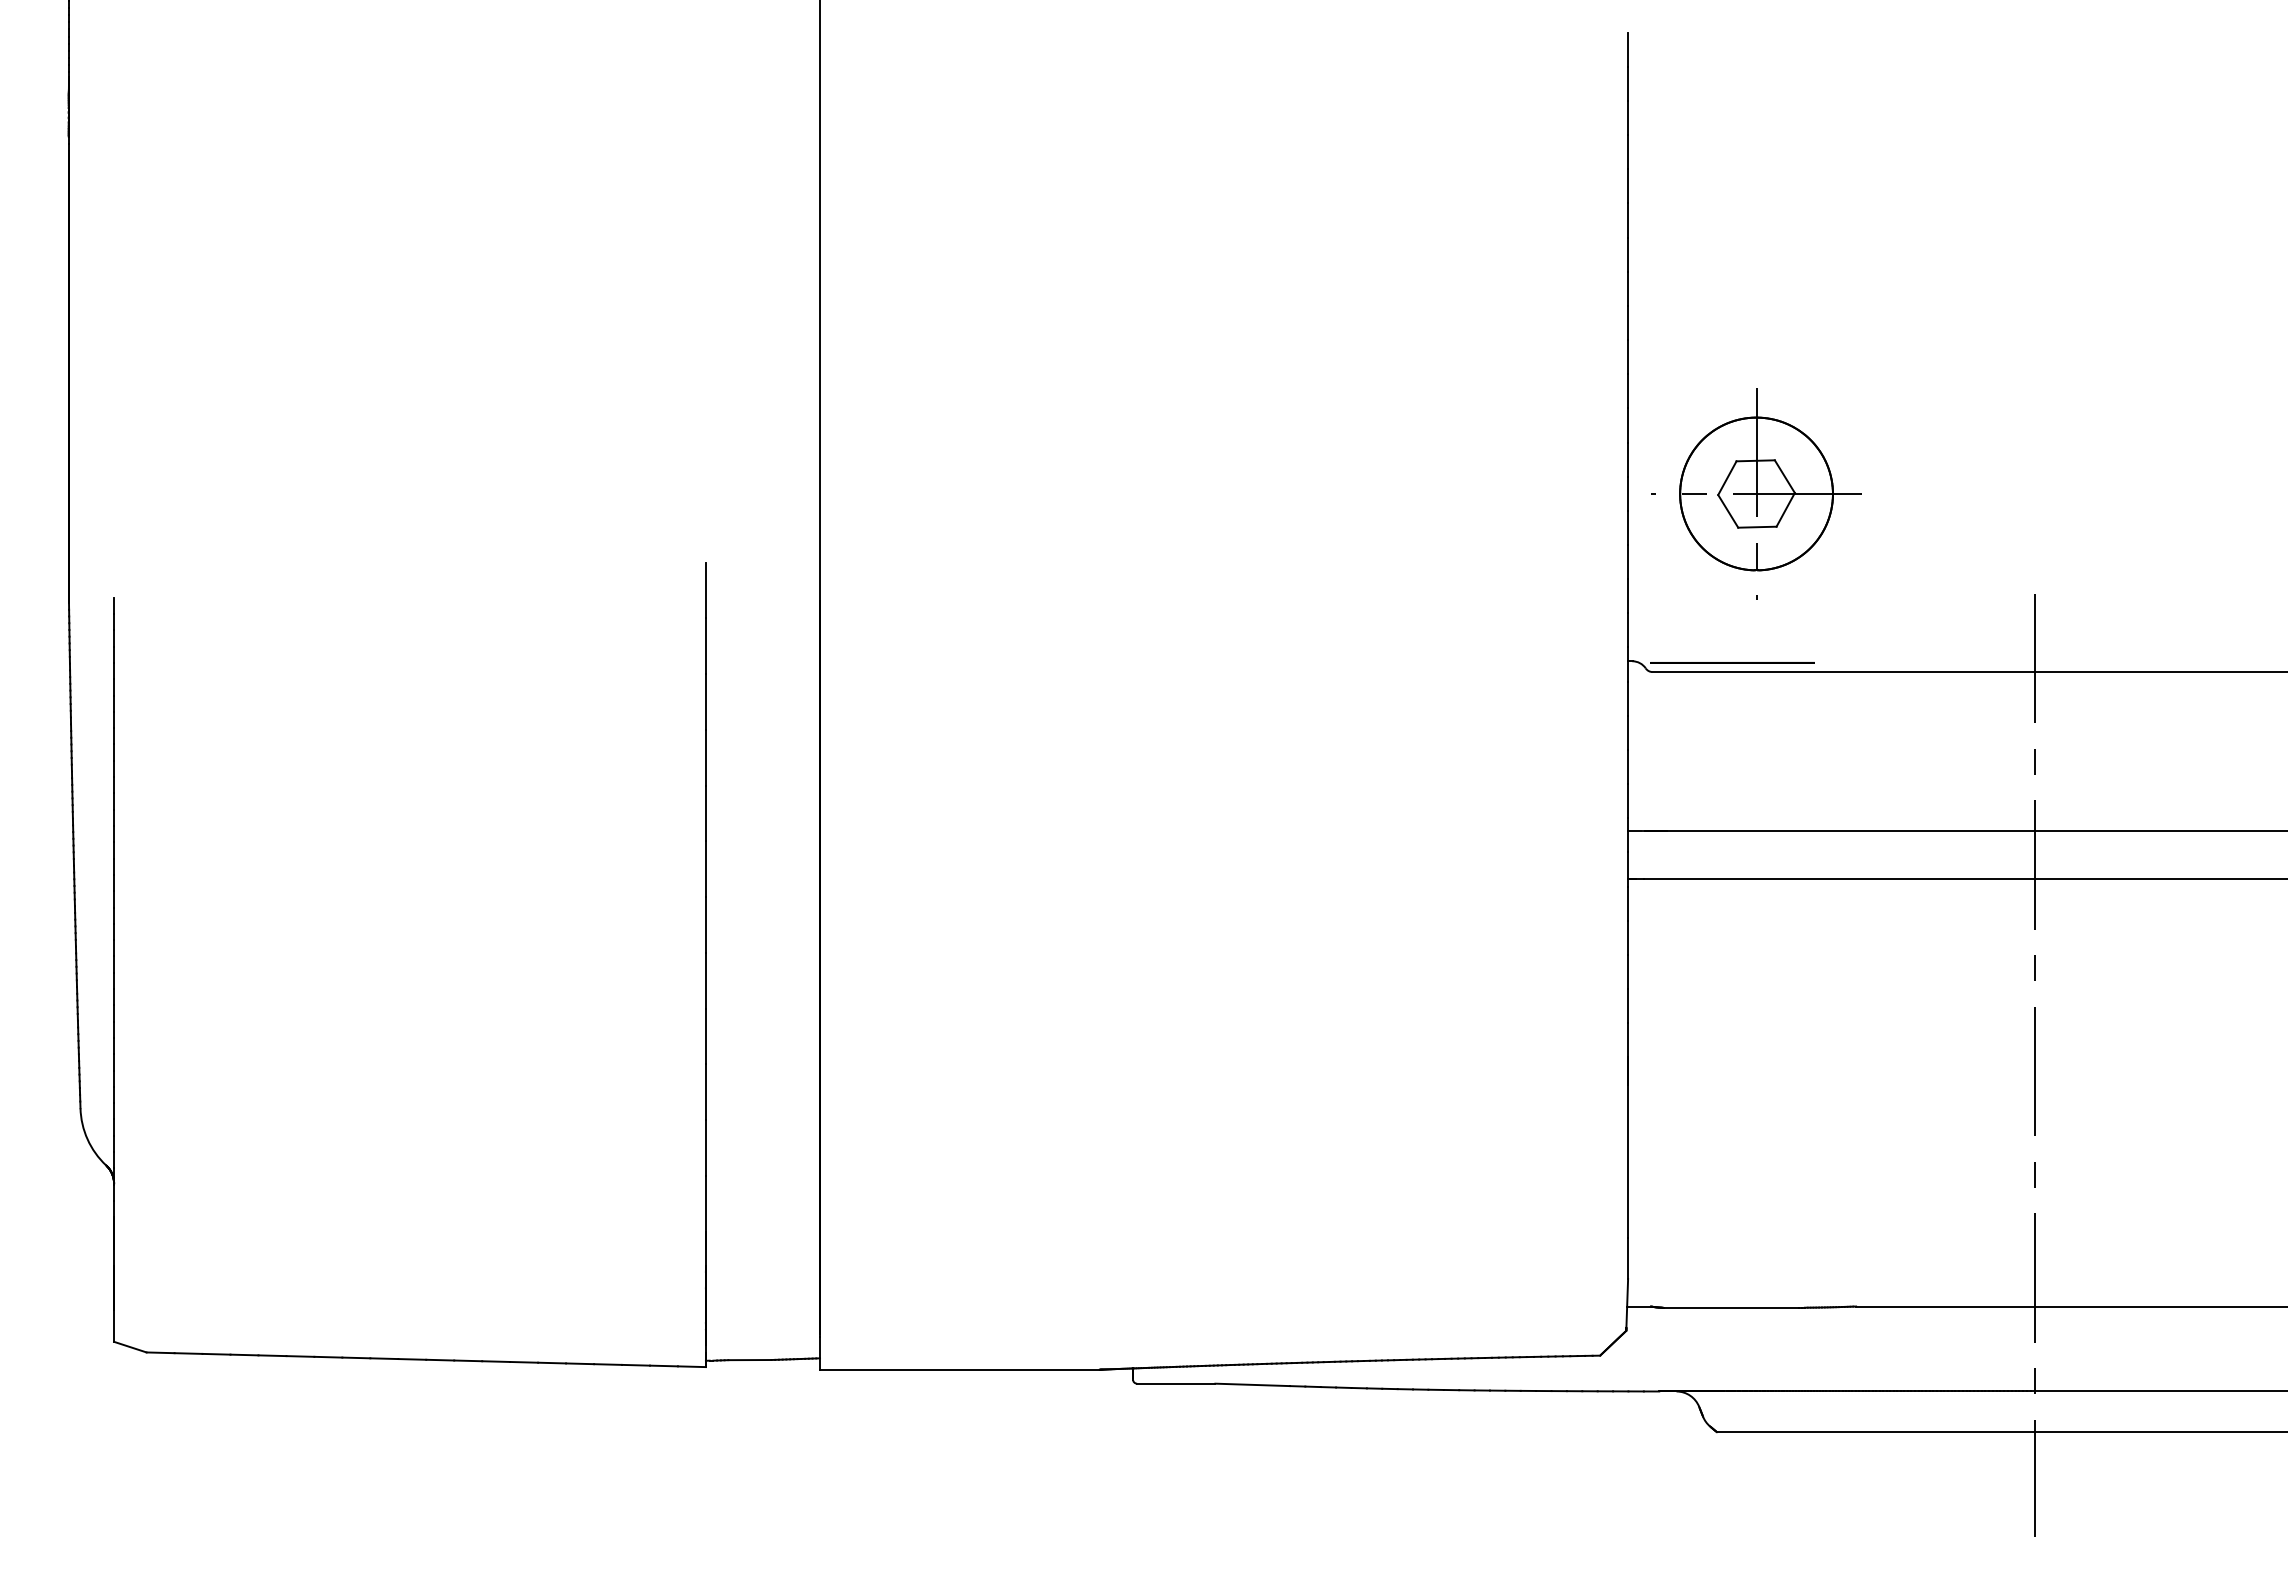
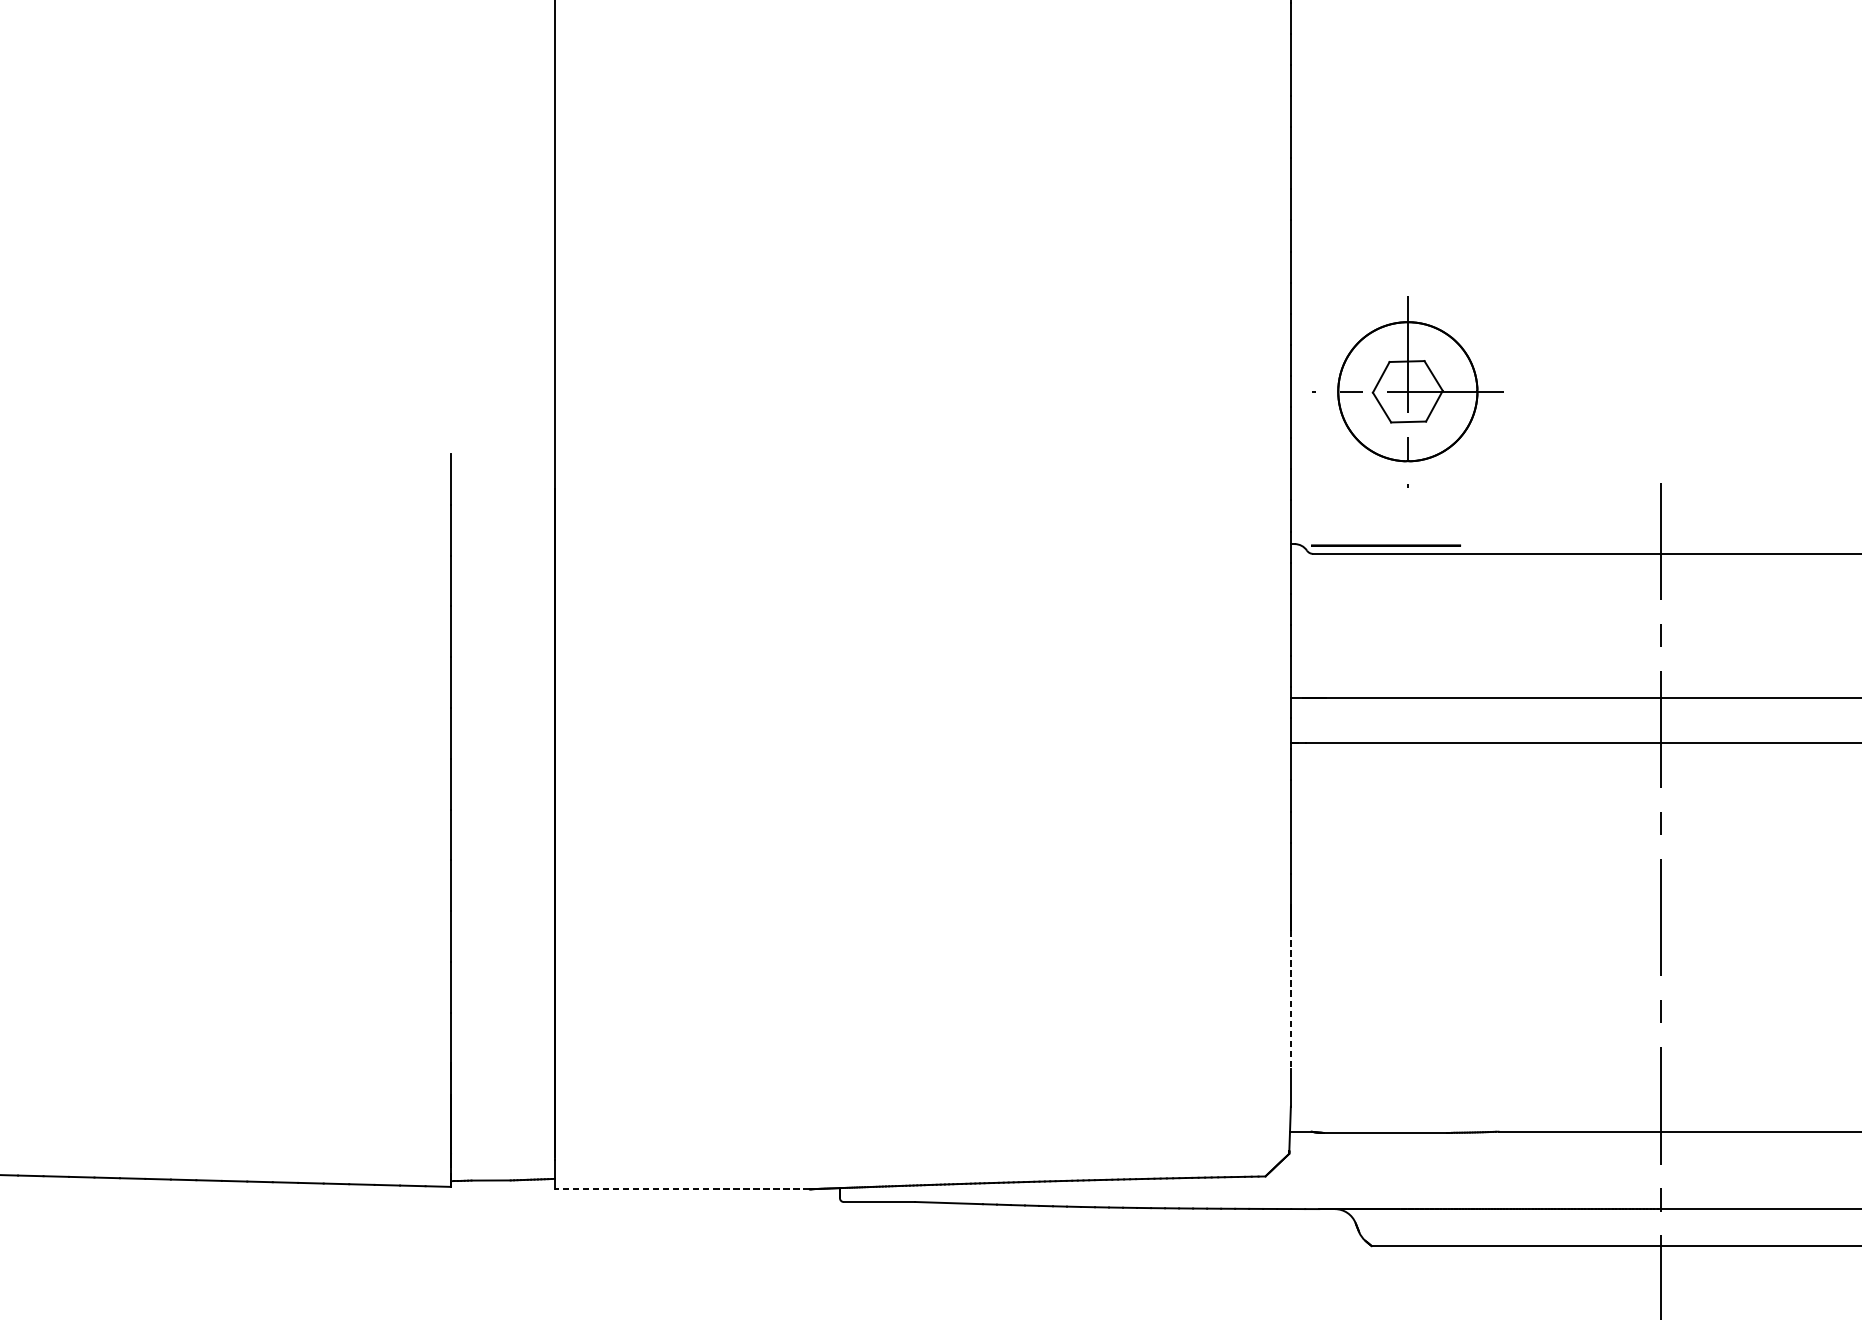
line: (1628, 1162) -> (1291, 1000), solid -> dashed
line: (959, 1369) -> (681, 1189), solid -> dashed

